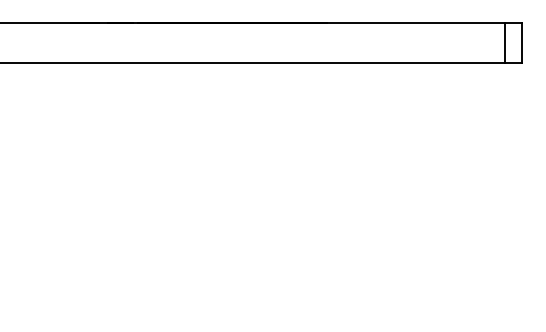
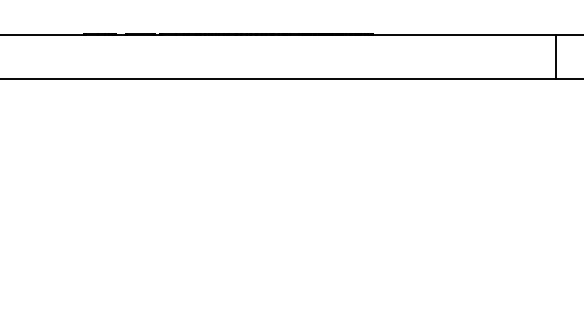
line: (504, 42) -> (556, 56), moved

